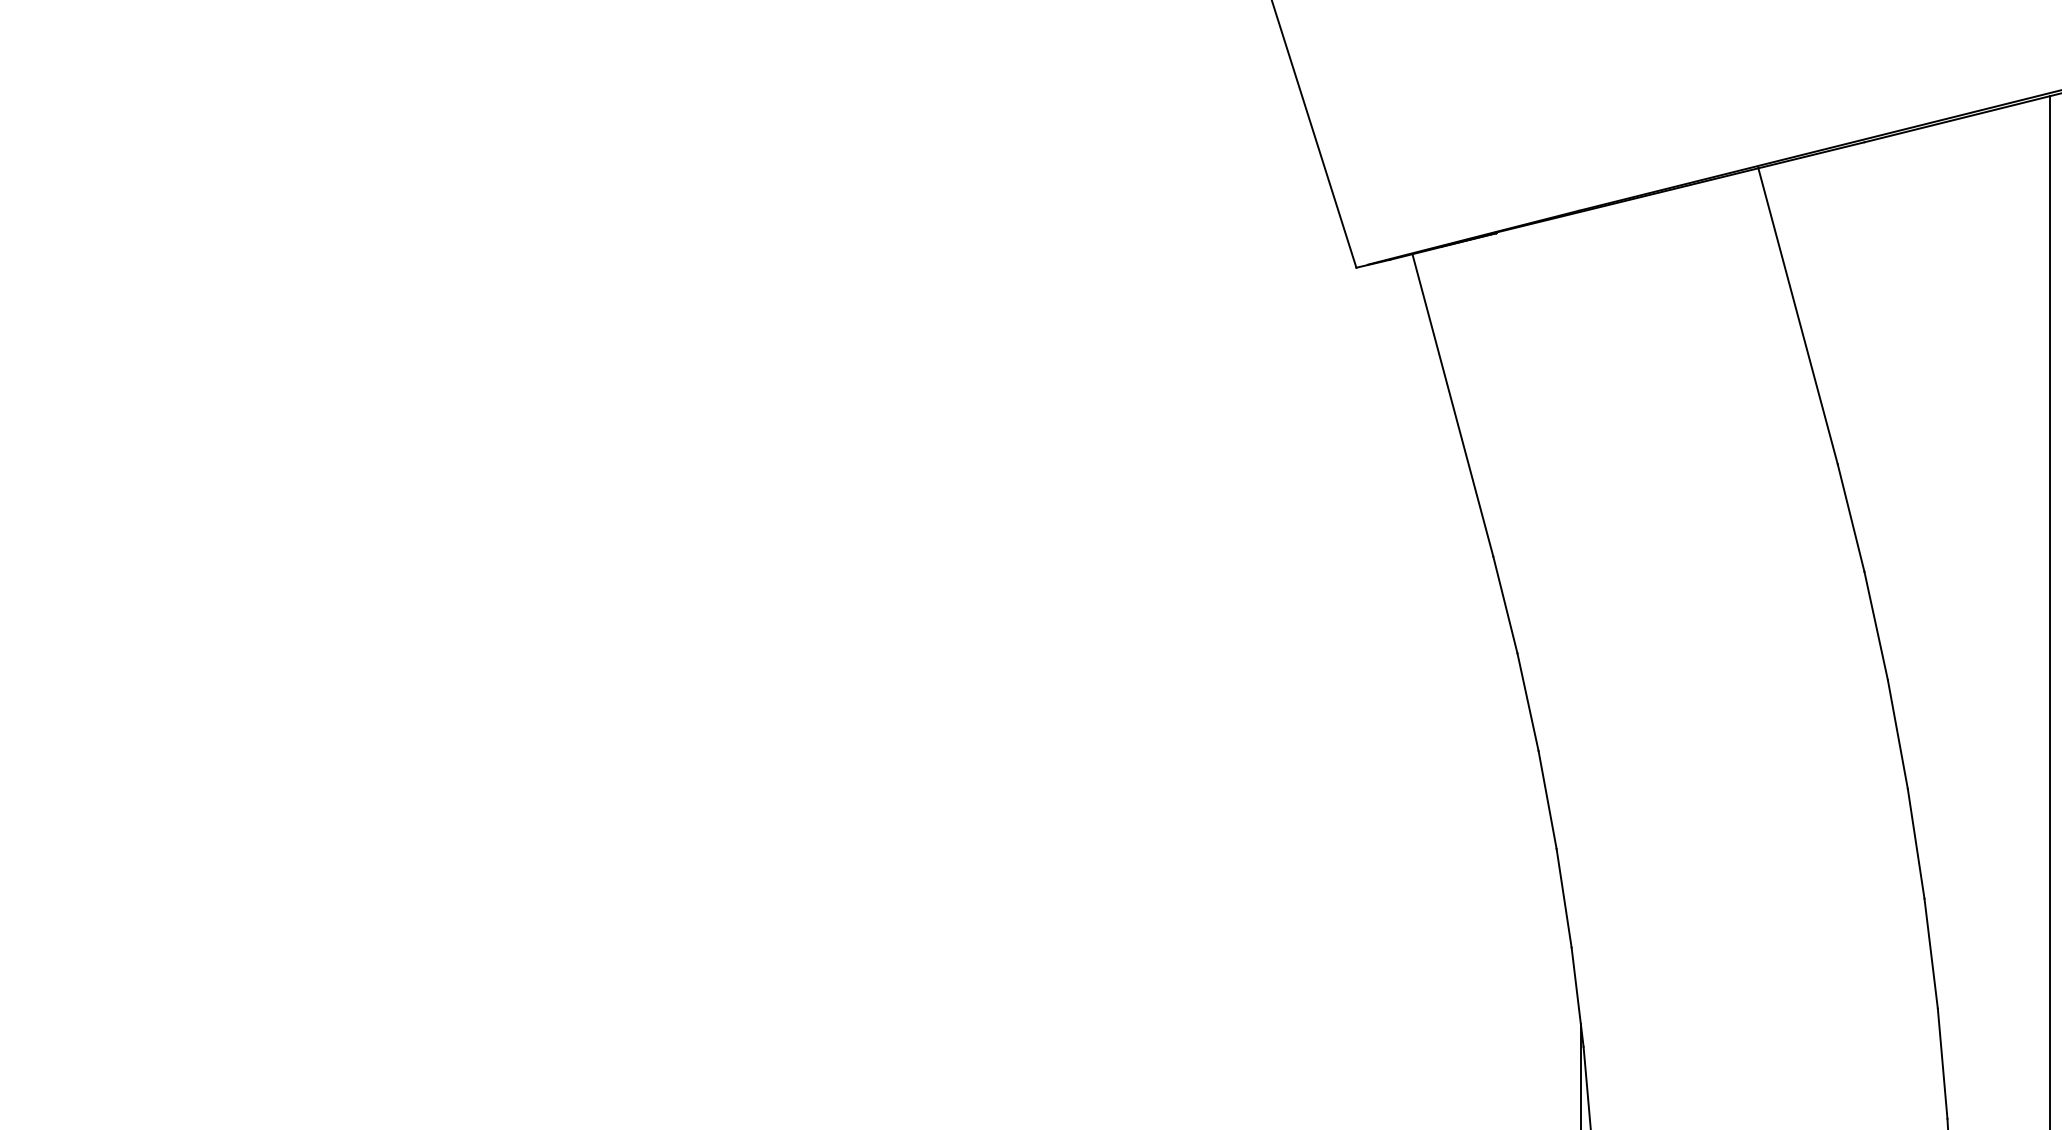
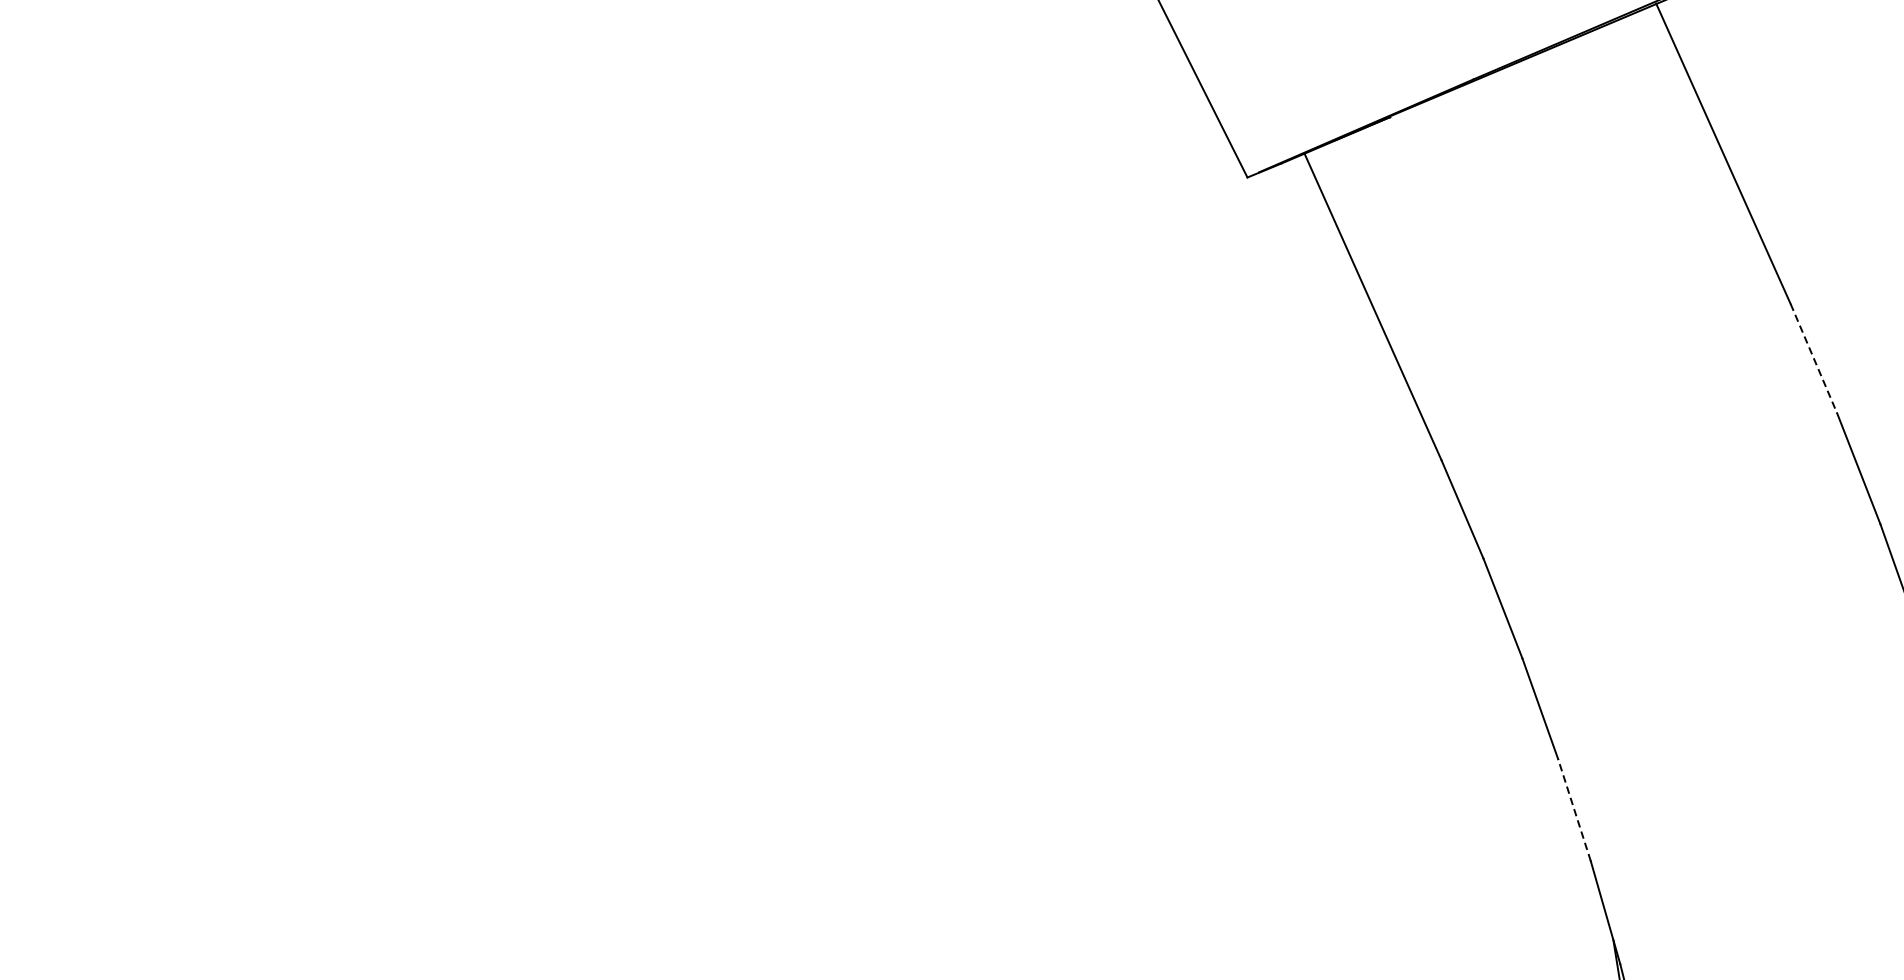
line: (1851, 518) -> (1814, 359), solid -> dashed
line: (1564, 898) -> (1574, 810), solid -> dashed

